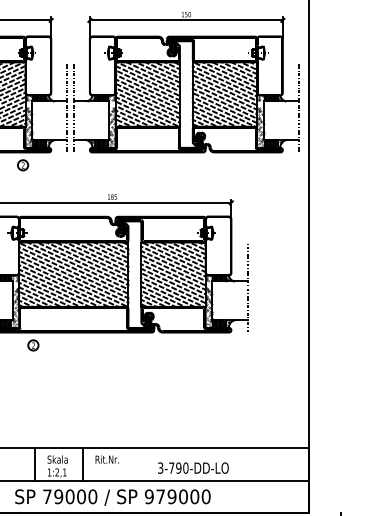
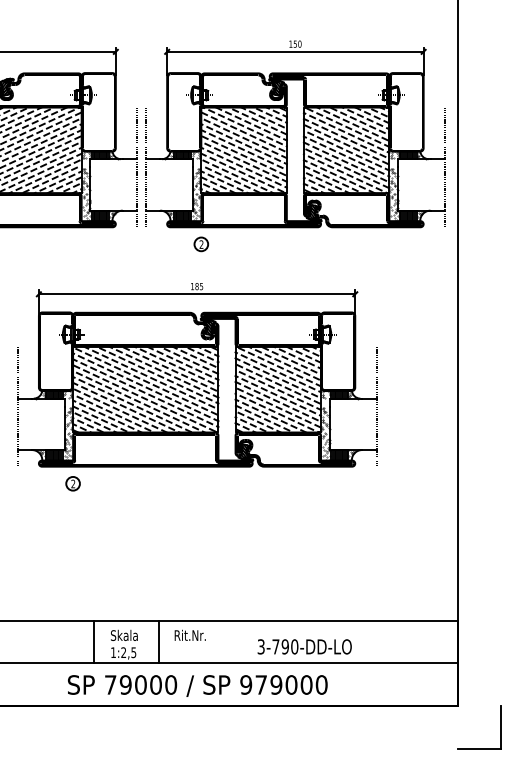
part: (23, 165) -> (201, 244), moved
part: (32, 345) -> (72, 483), moved
text: (64, 472) -> (133, 652), 1:2,1 -> 1:2,5

